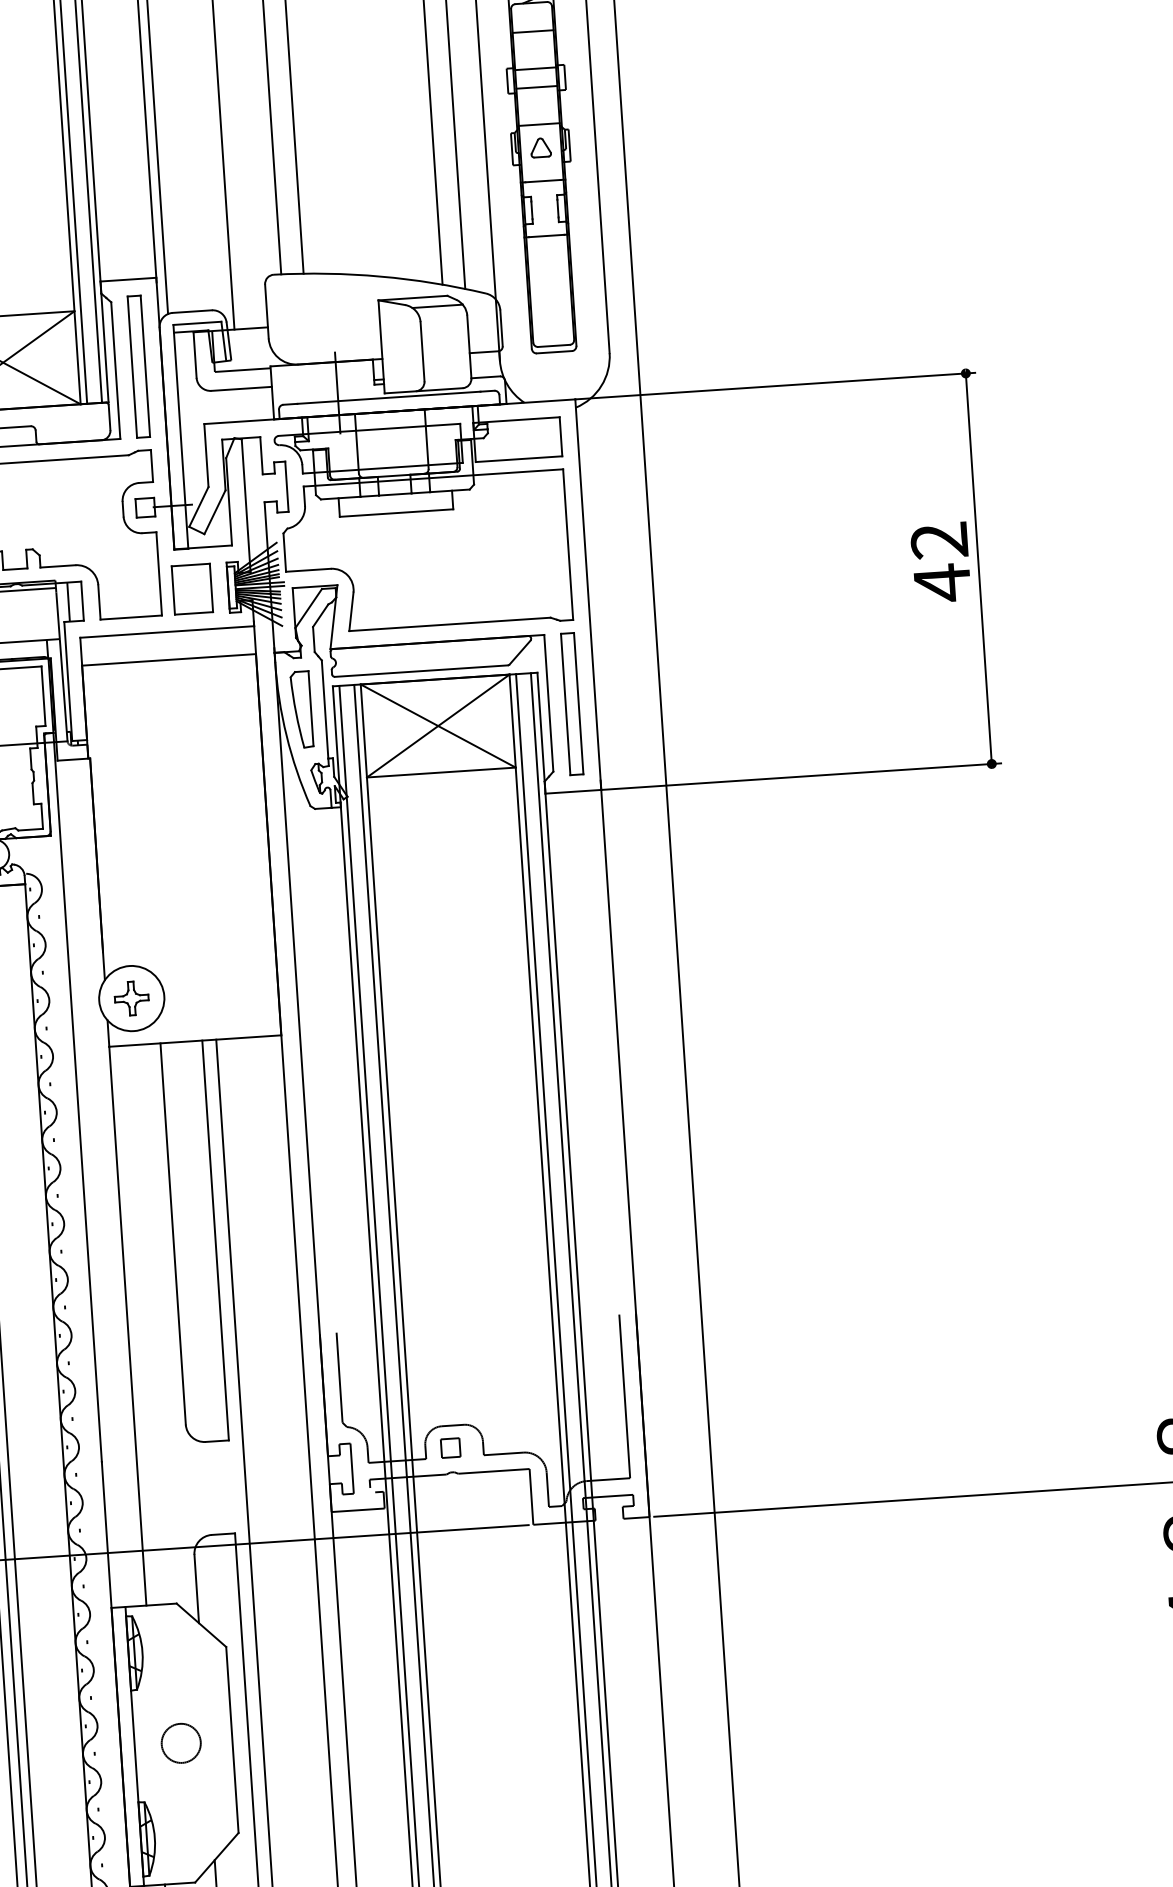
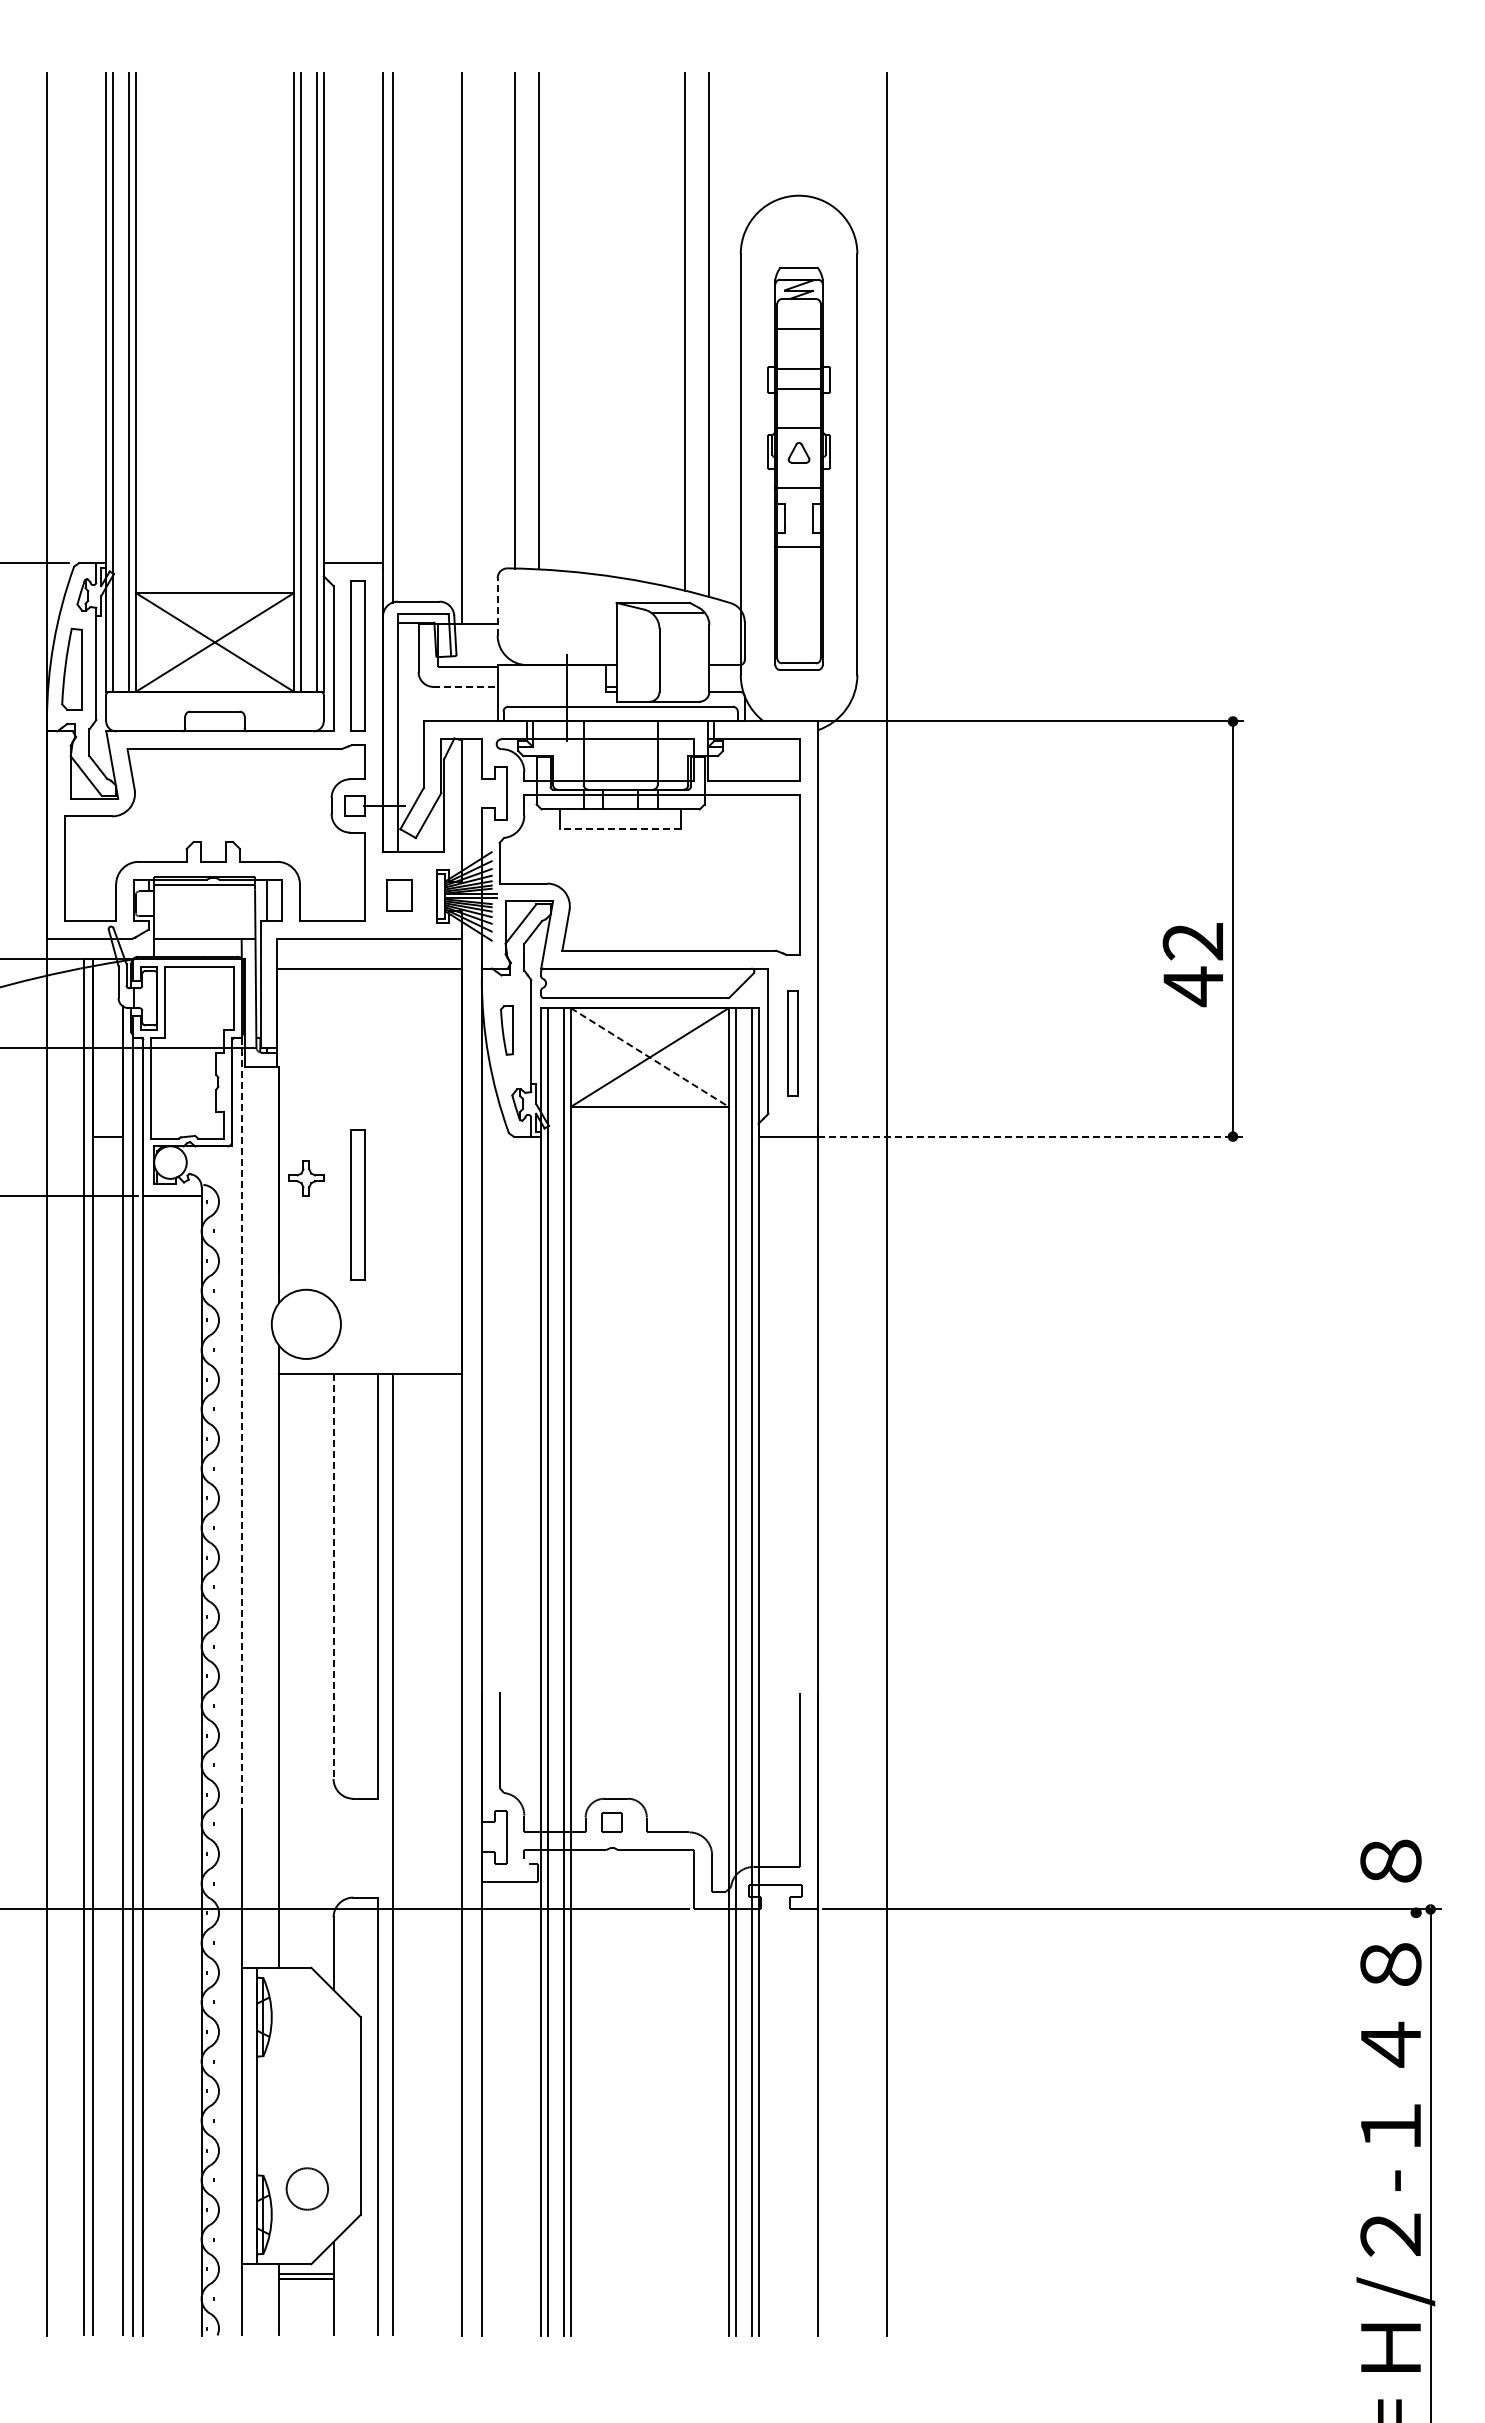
line: (266, 311) -> (497, 606), solid -> dashed
line: (242, 388) -> (466, 686), solid -> dashed
line: (396, 513) -> (620, 829), solid -> dashed
text: (940, 563) -> (1192, 965), moved
part: (192, 589) -> (399, 895), size x0.6
part: (571, 703) -> (792, 1043), size x0.7
part: (301, 709) -> (506, 1030), size x0.6
line: (438, 725) -> (650, 1057), solid -> dashed
line: (801, 776) -> (1030, 1136), solid -> dashed
part: (172, 882) -> (357, 1204), added
part: (131, 998) -> (306, 1178), moved
line: (78, 1097) -> (242, 1425), solid -> dashed
line: (173, 1234) -> (333, 1576), solid -> dashed
circle: (180, 1742) -> (306, 2188), moved

